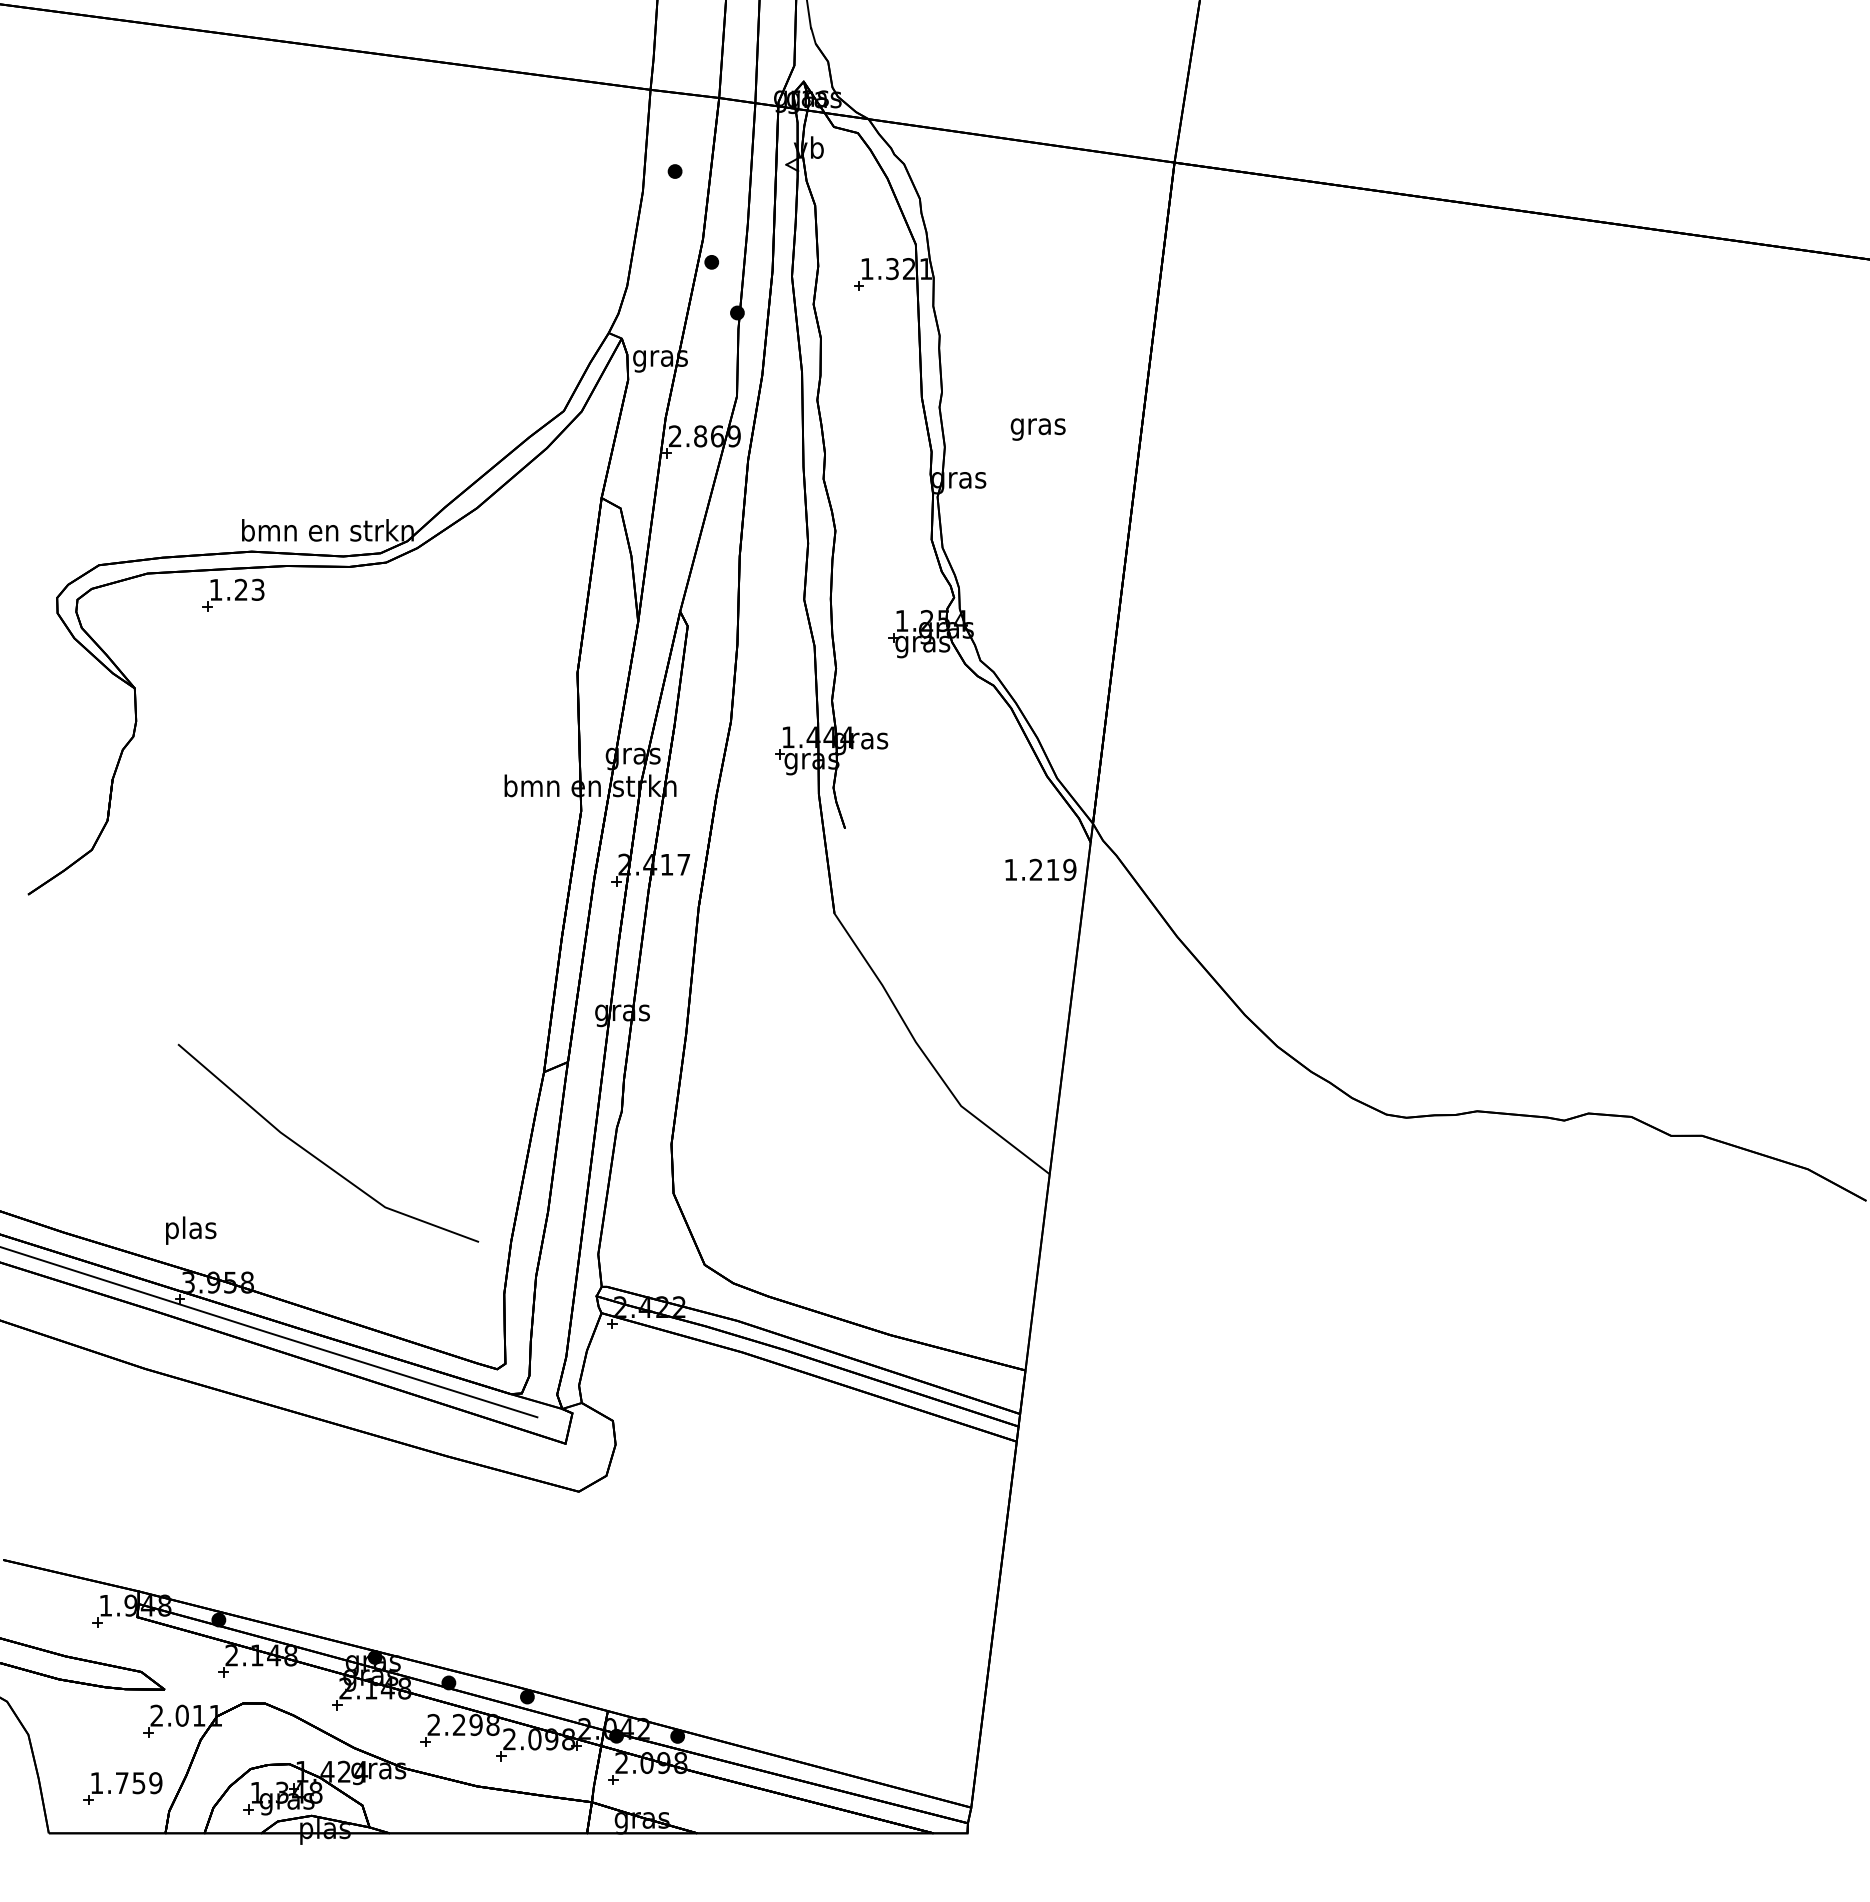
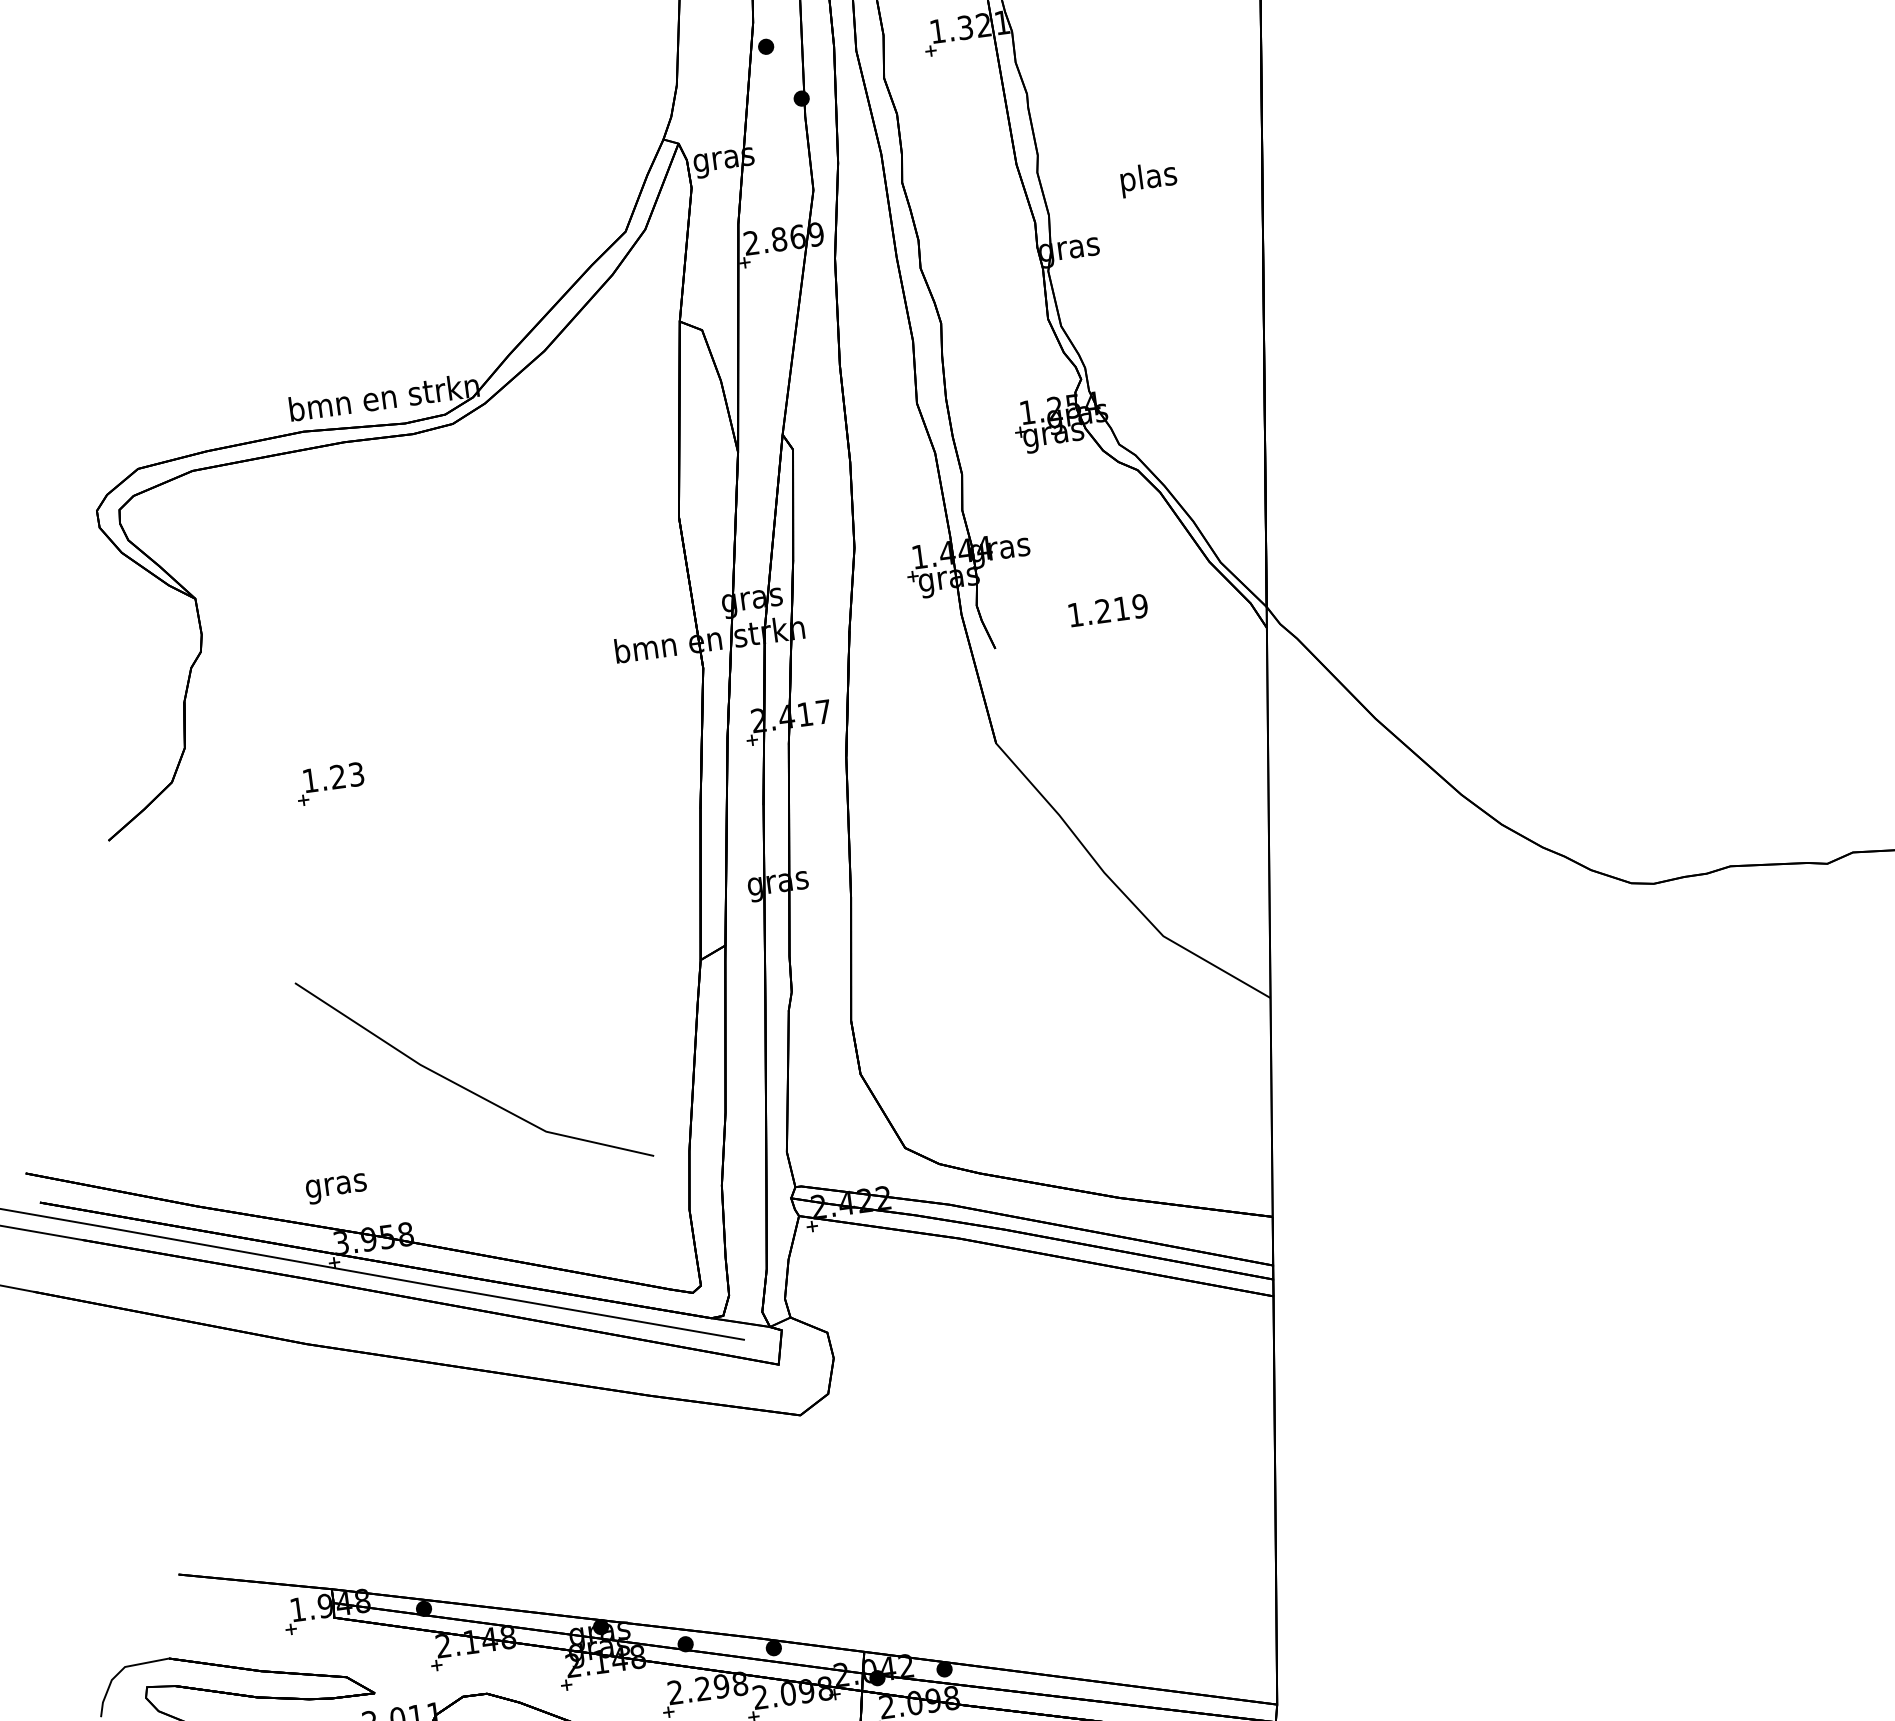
text: (1037, 426) -> (1147, 179), gras -> plas
part: (233, 594) -> (330, 783), moved
text: (1040, 869) -> (1107, 610), moved
text: (190, 1230) -> (335, 1185), plas -> gras

